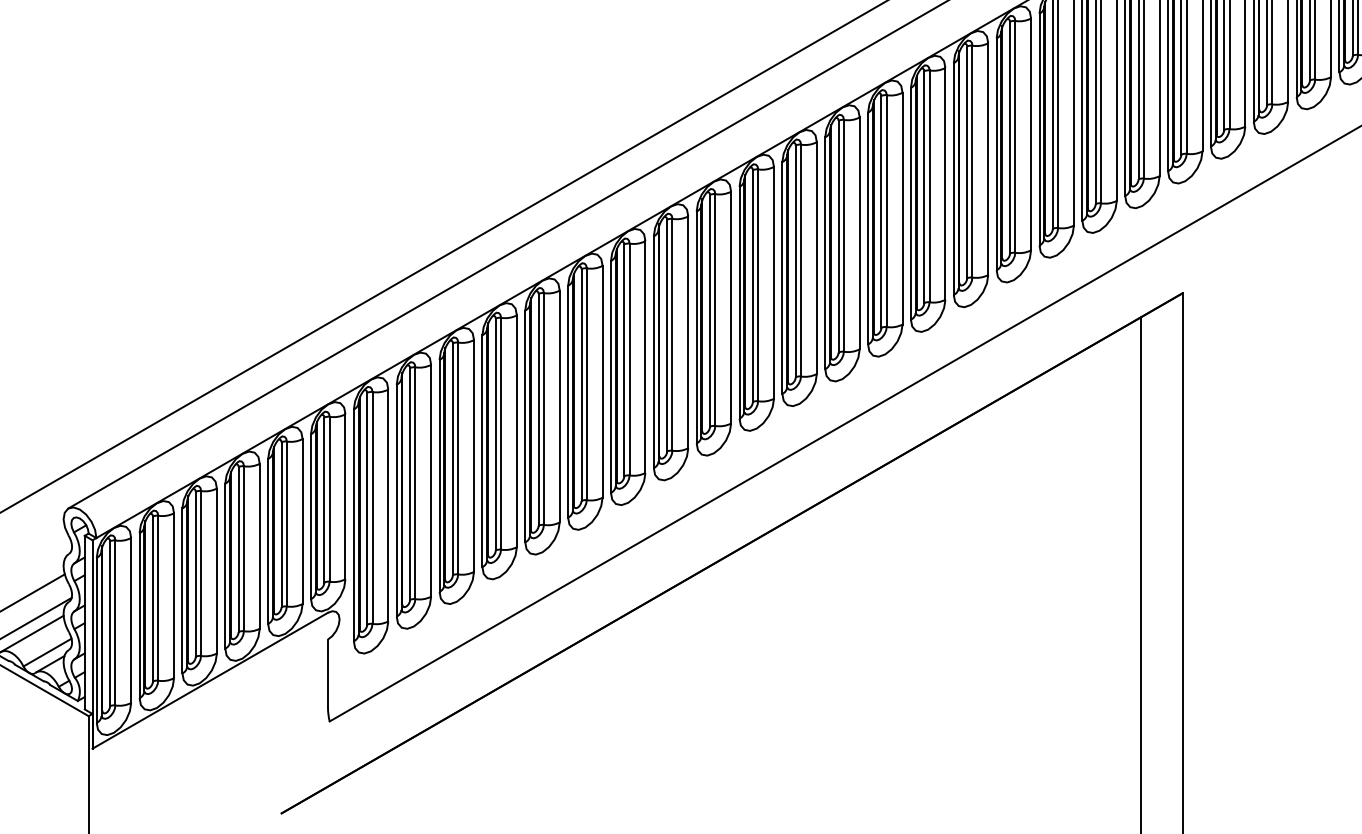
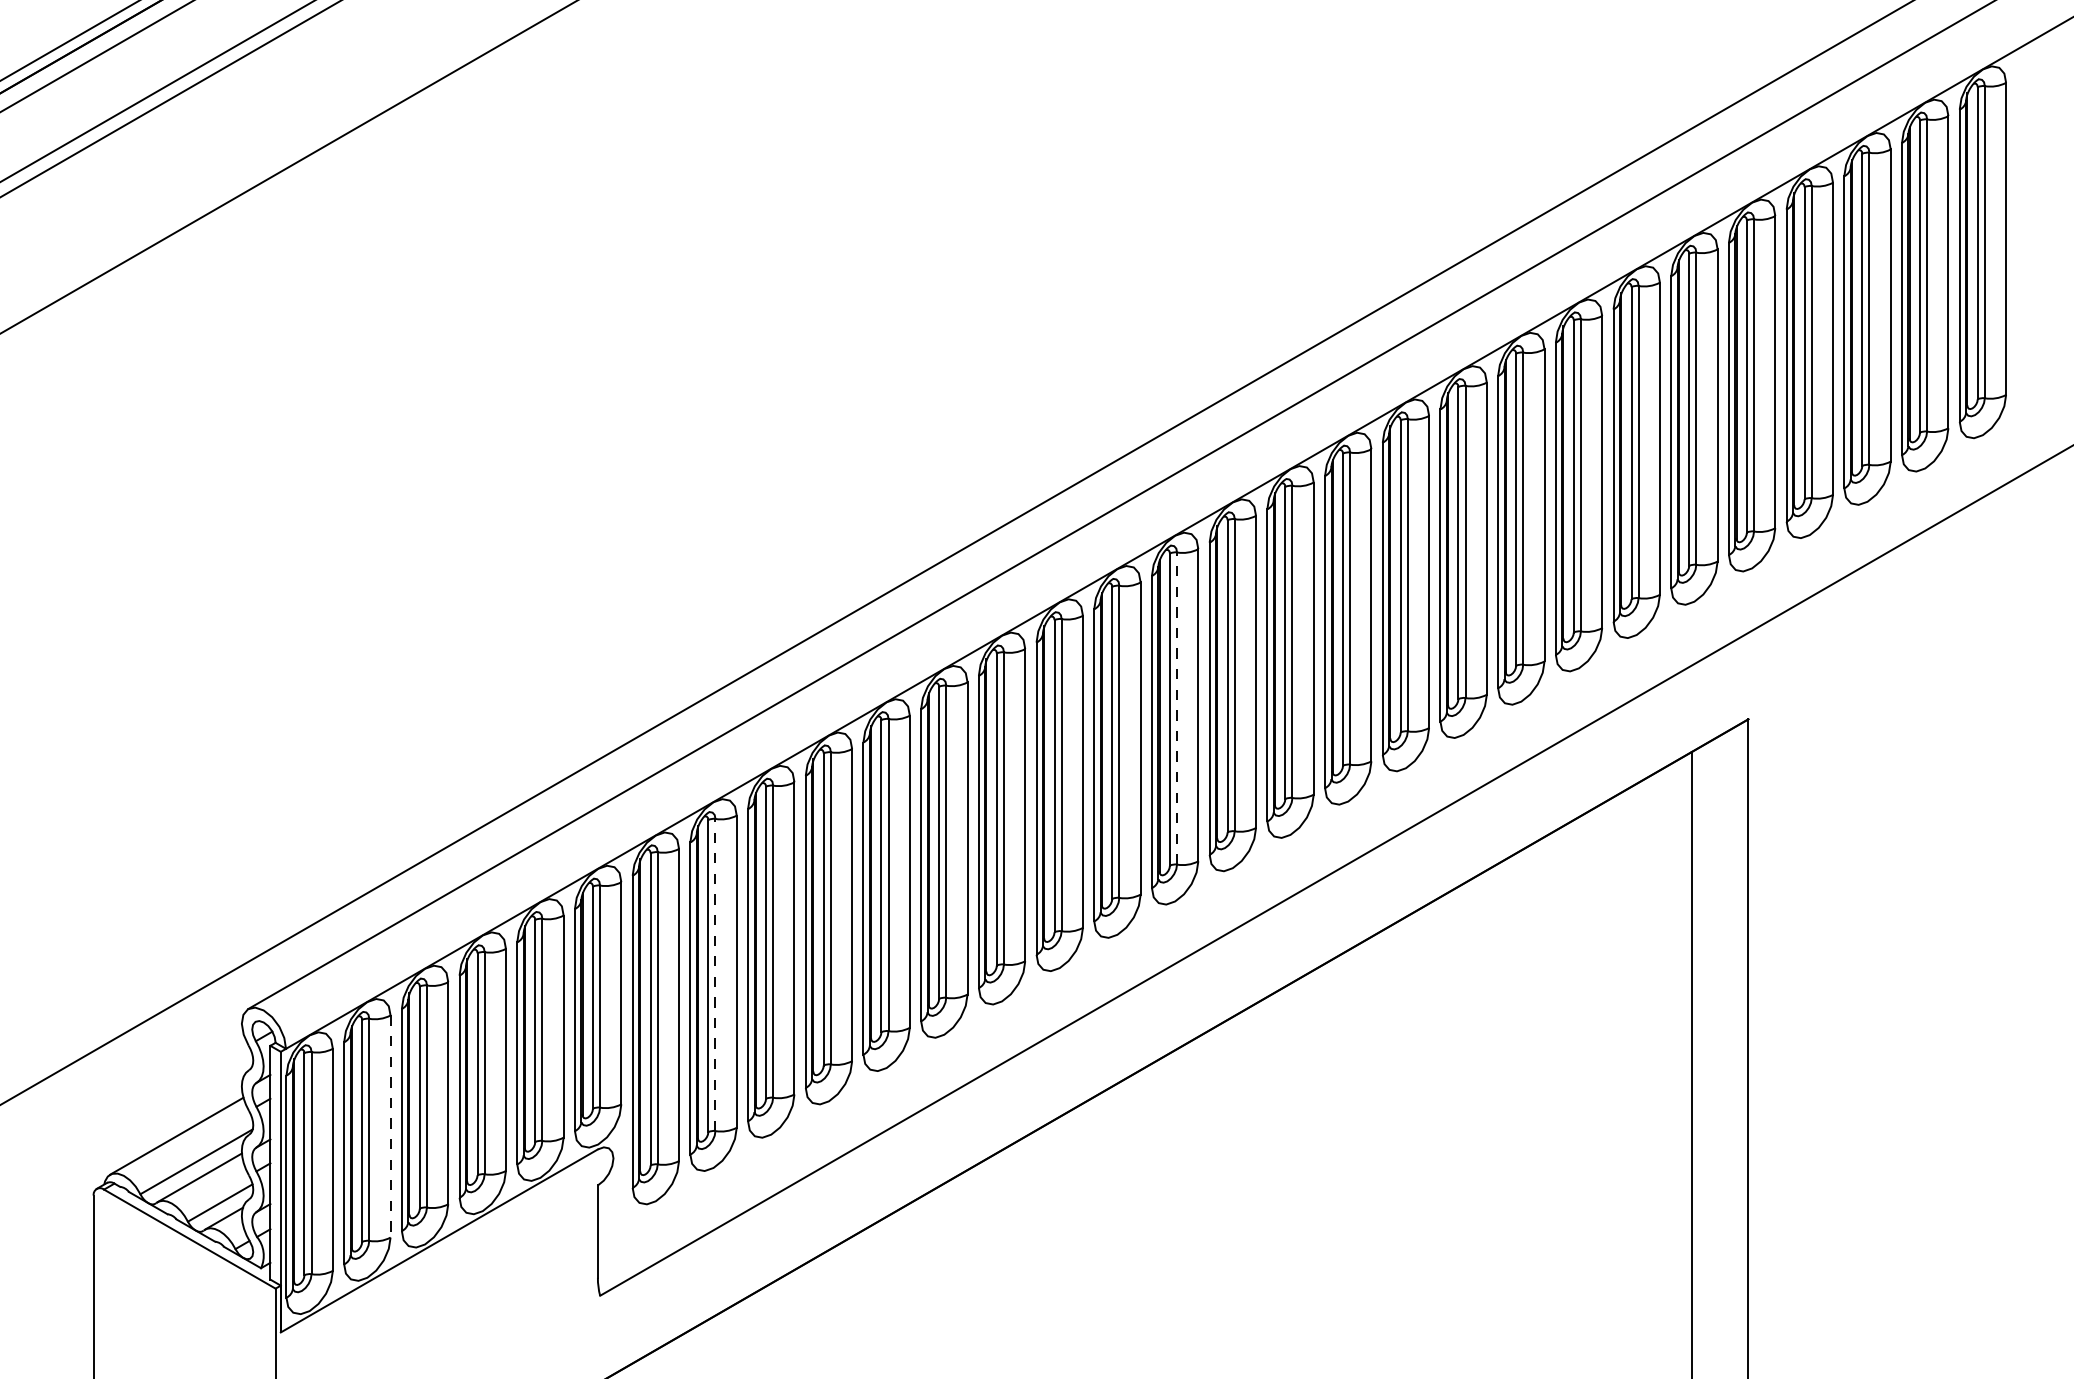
line: (758, 285) -> (1177, 708), solid -> dashed
line: (415, 482) -> (715, 974), solid -> dashed
line: (174, 596) -> (390, 1127), solid -> dashed

